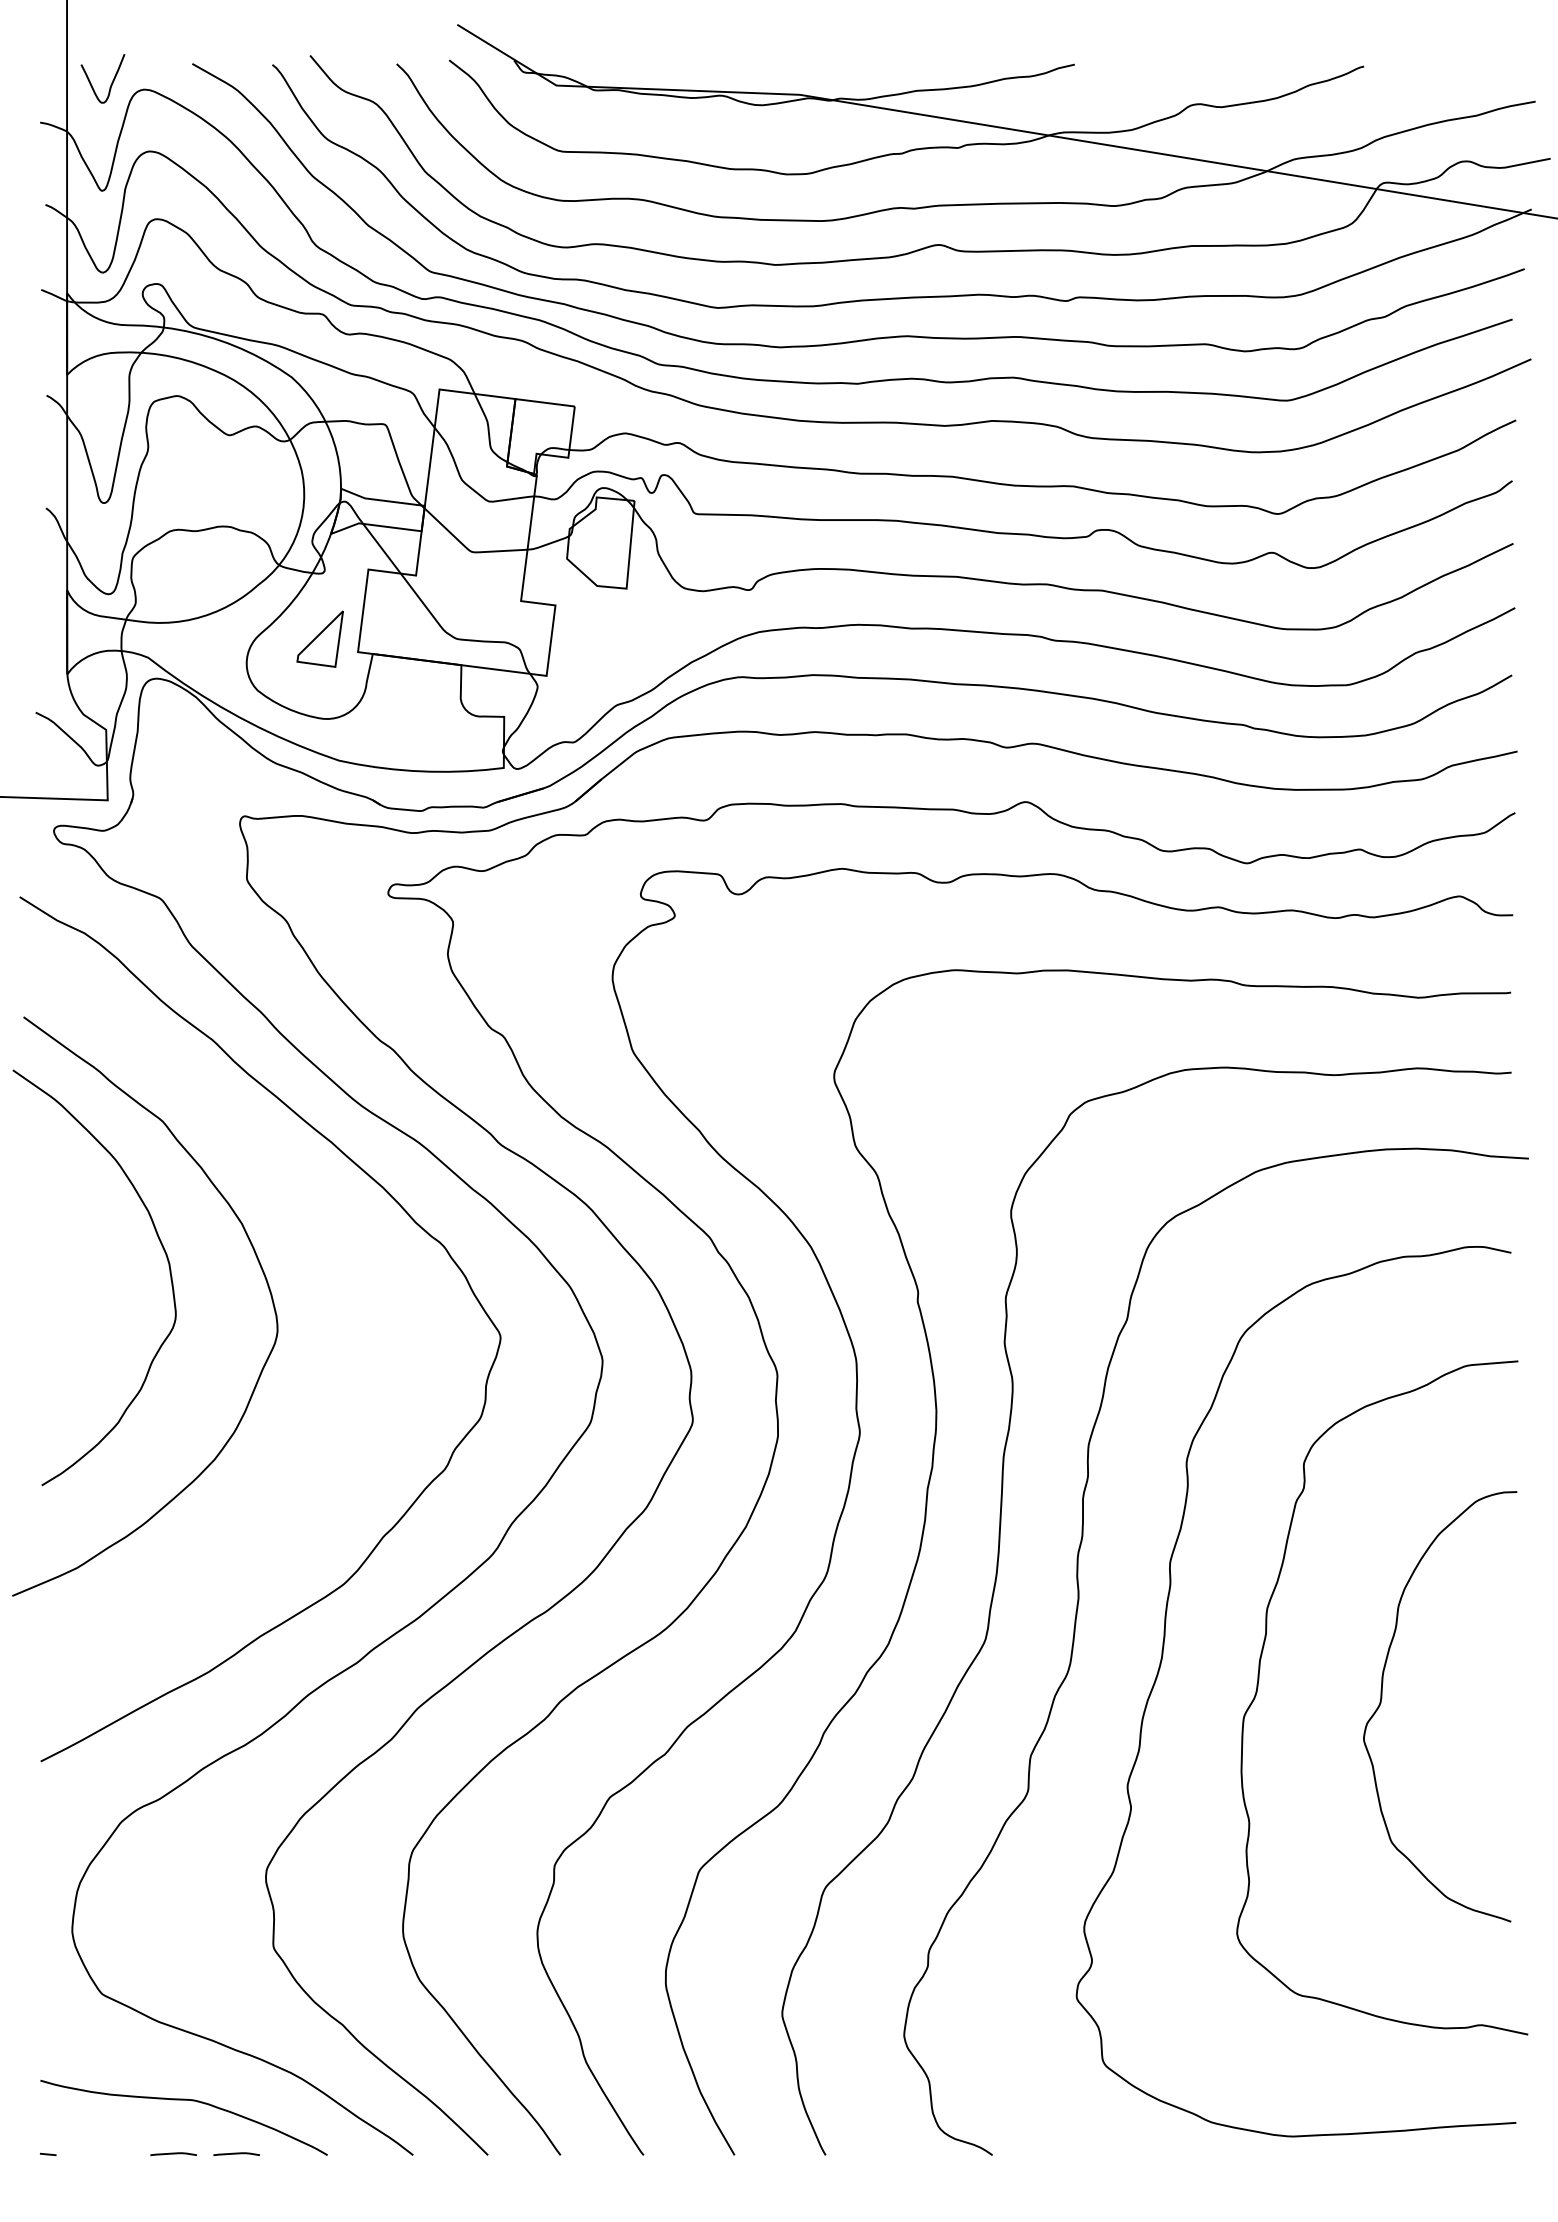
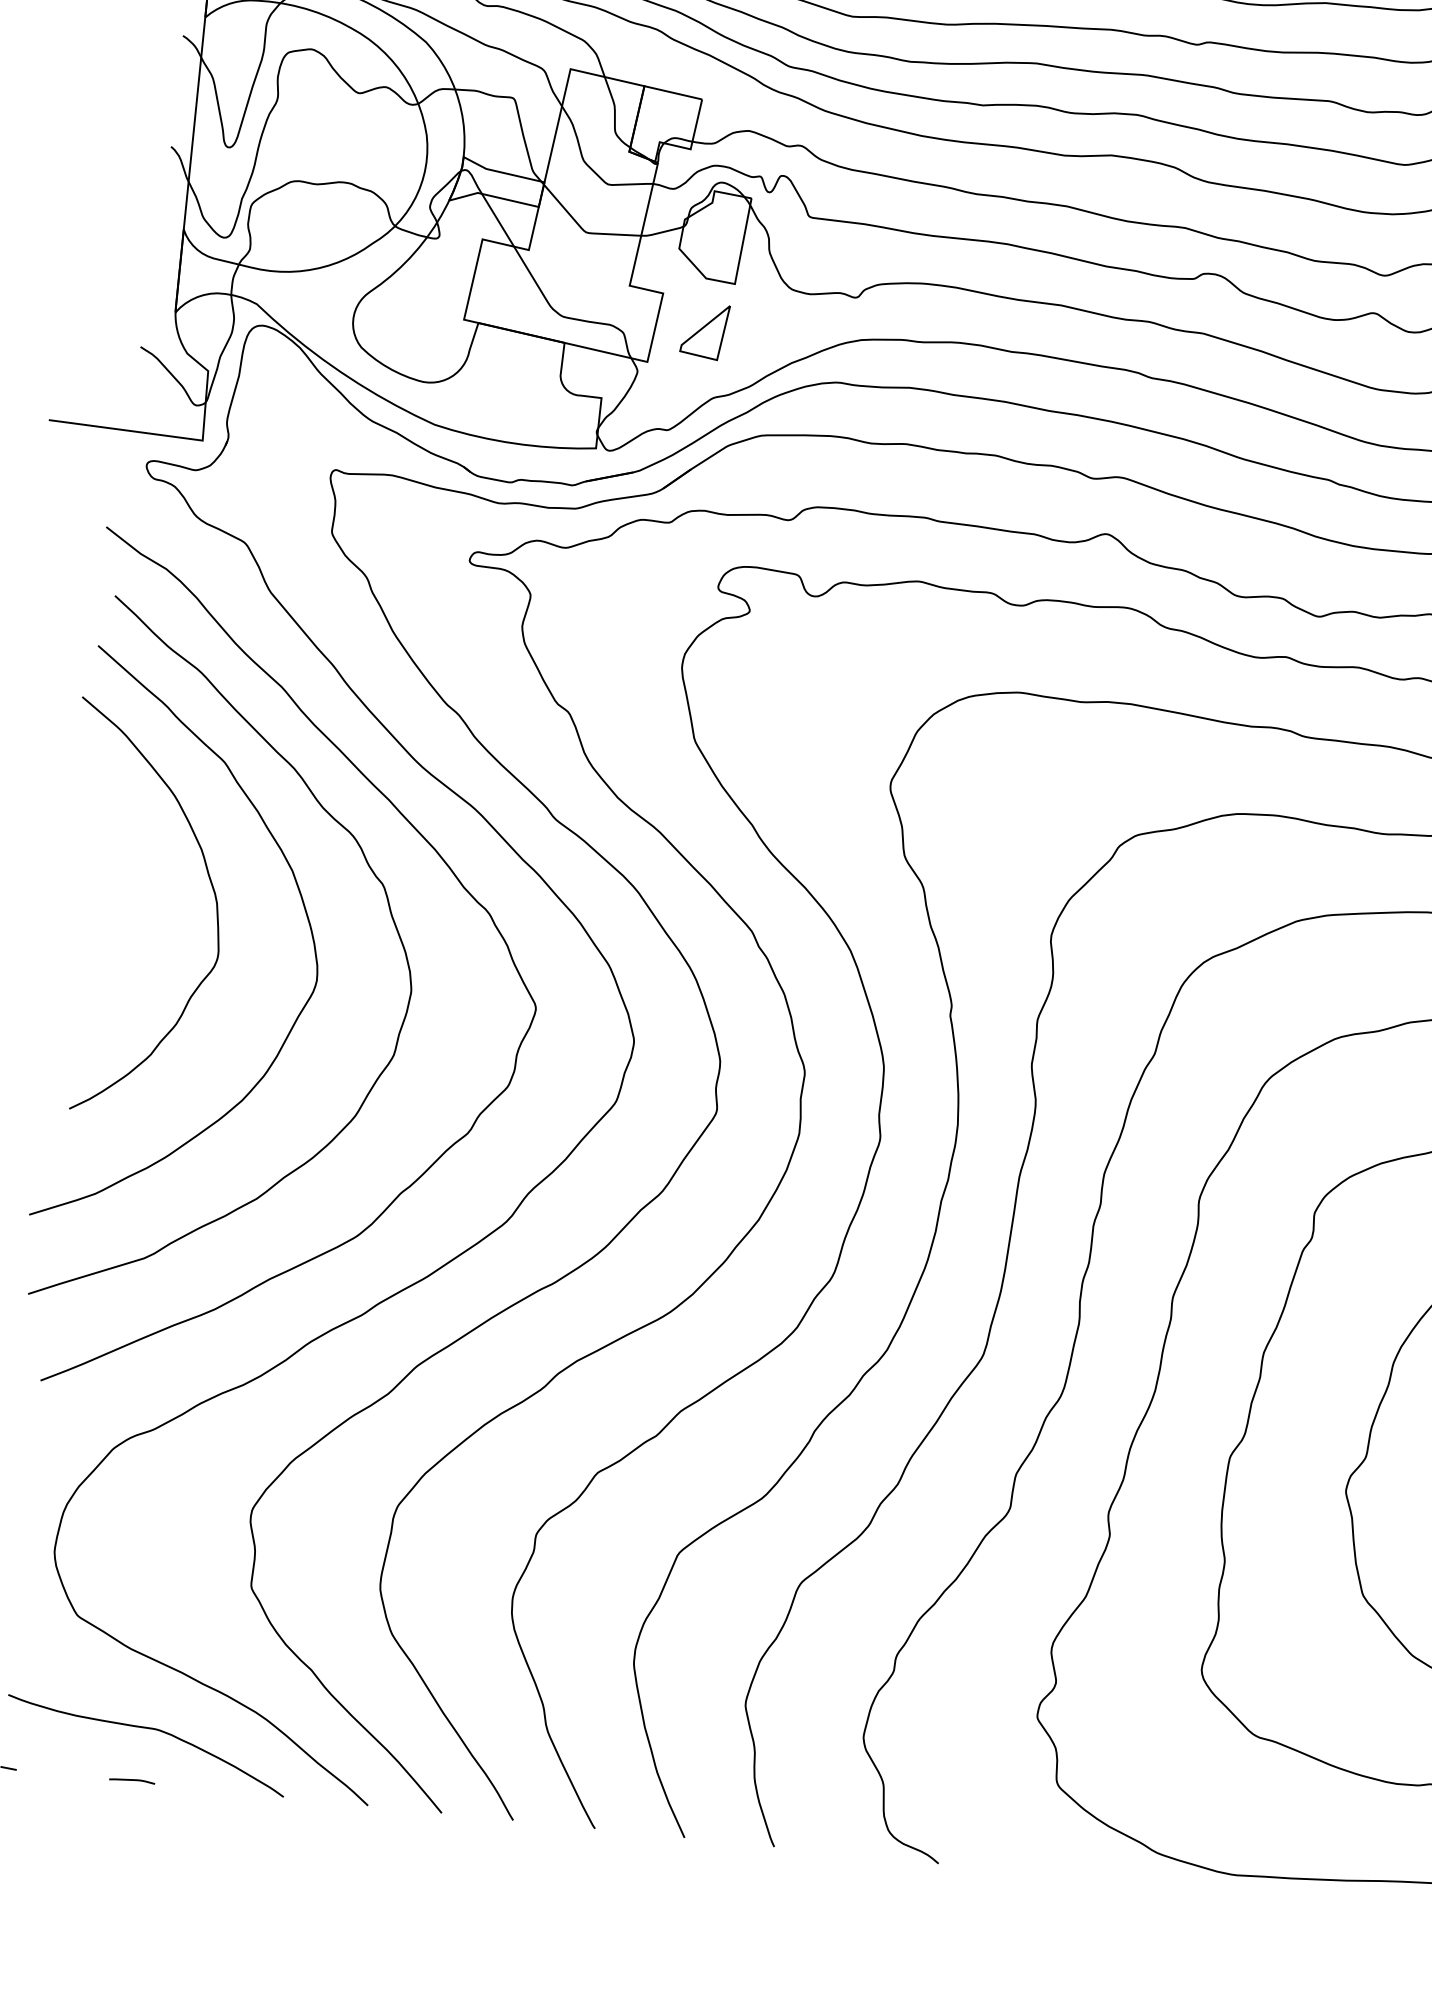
part: (319, 638) -> (704, 330), moved
curve: (345, 1259) -> (390, 916), added
line: (236, 2153) -> (194, 1786), removed

